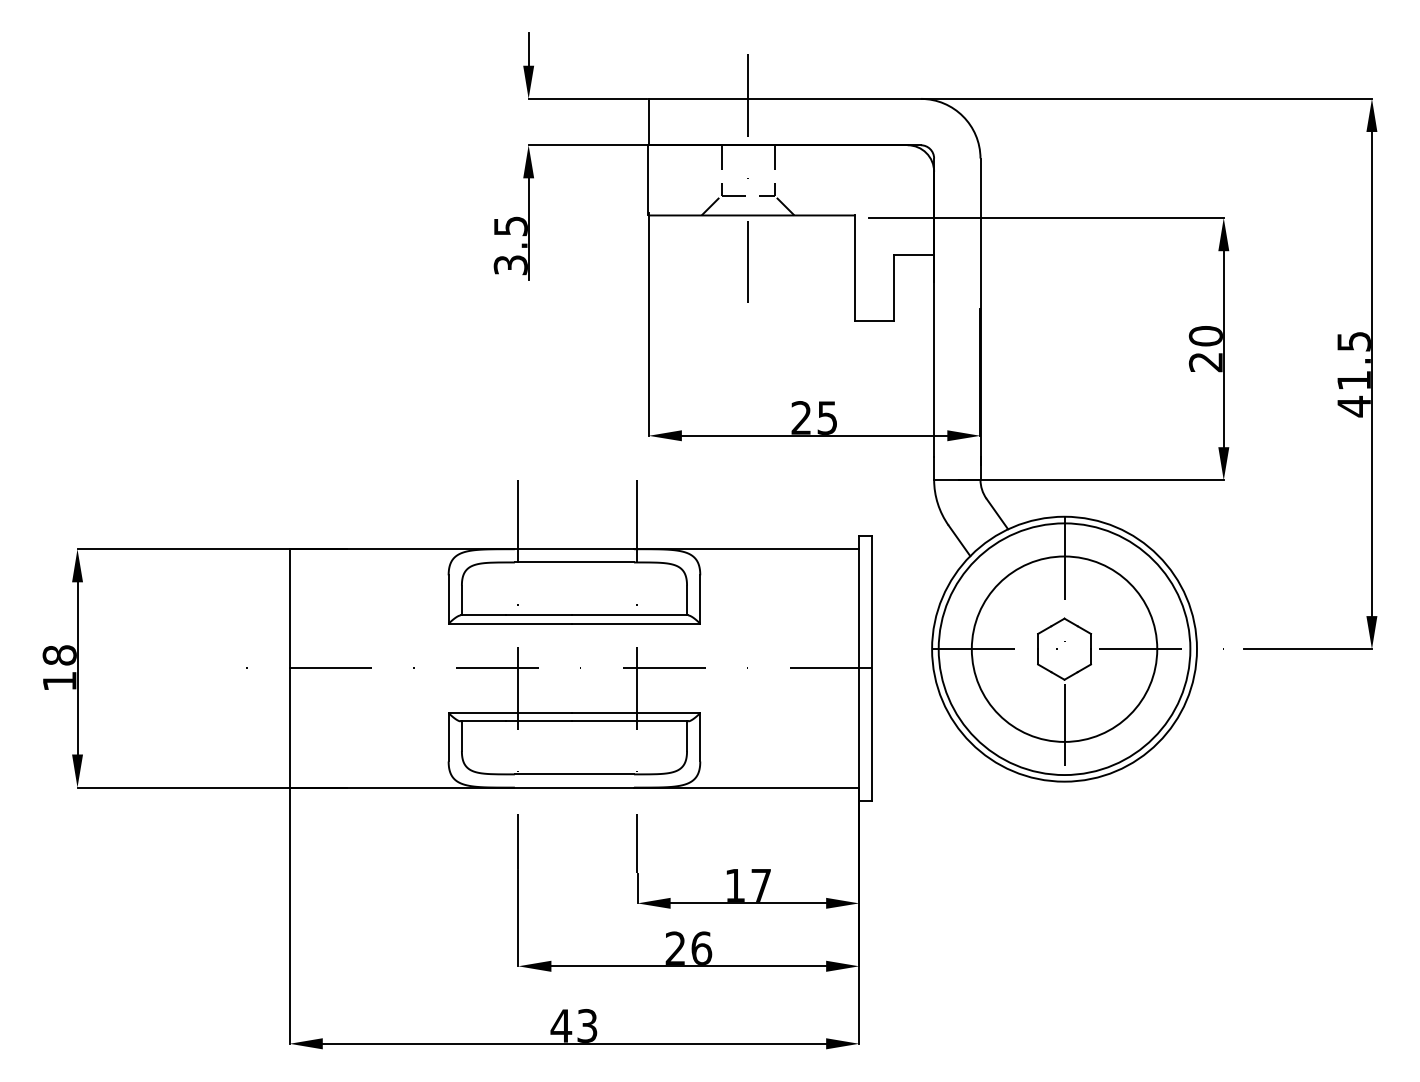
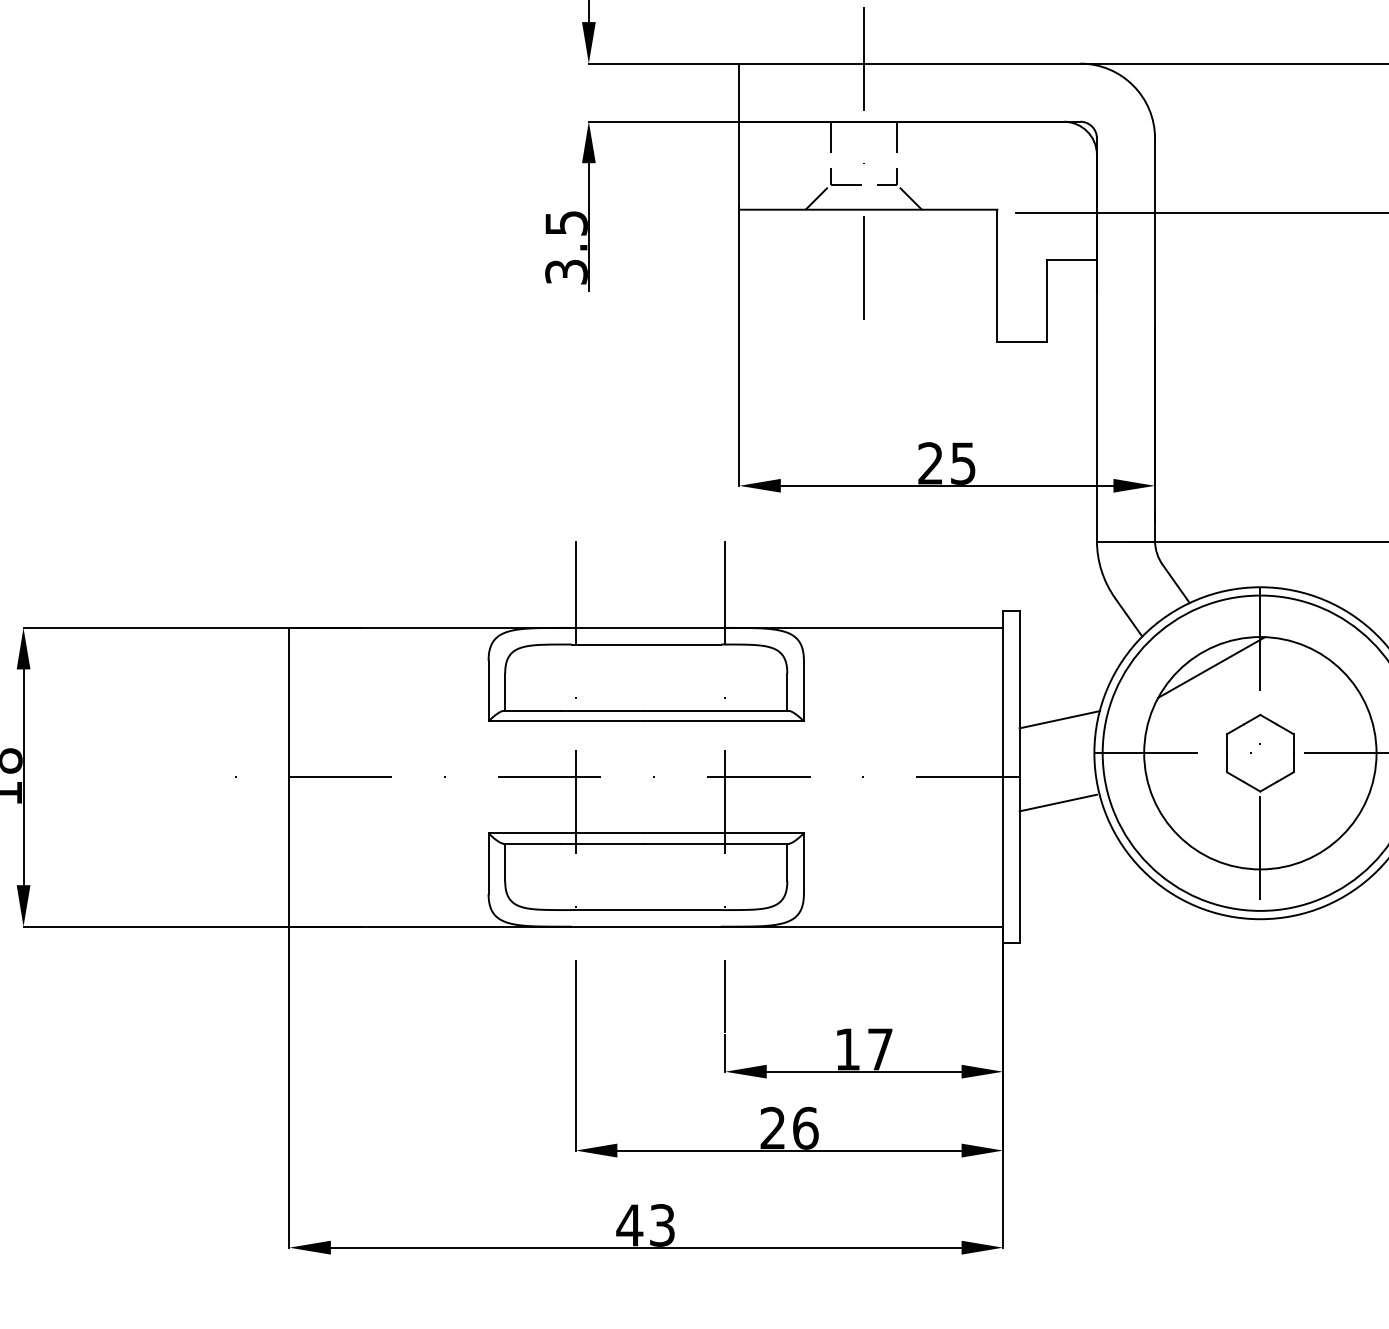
line: (1025, 580) -> (1211, 667), added
line: (904, 622) -> (1059, 719), added
line: (903, 688) -> (1058, 802), added

